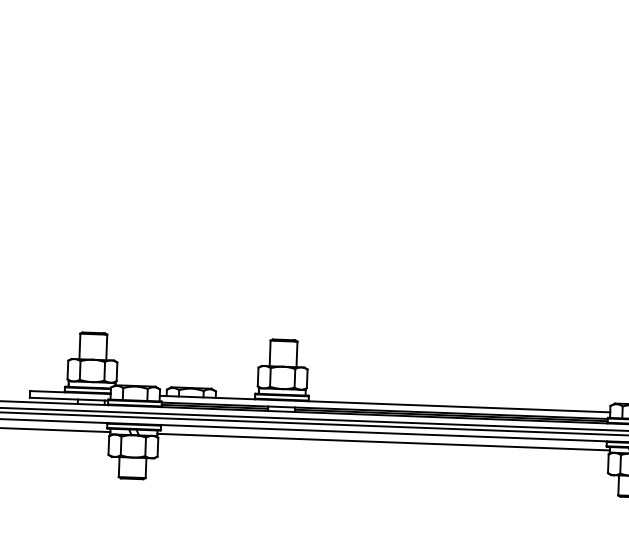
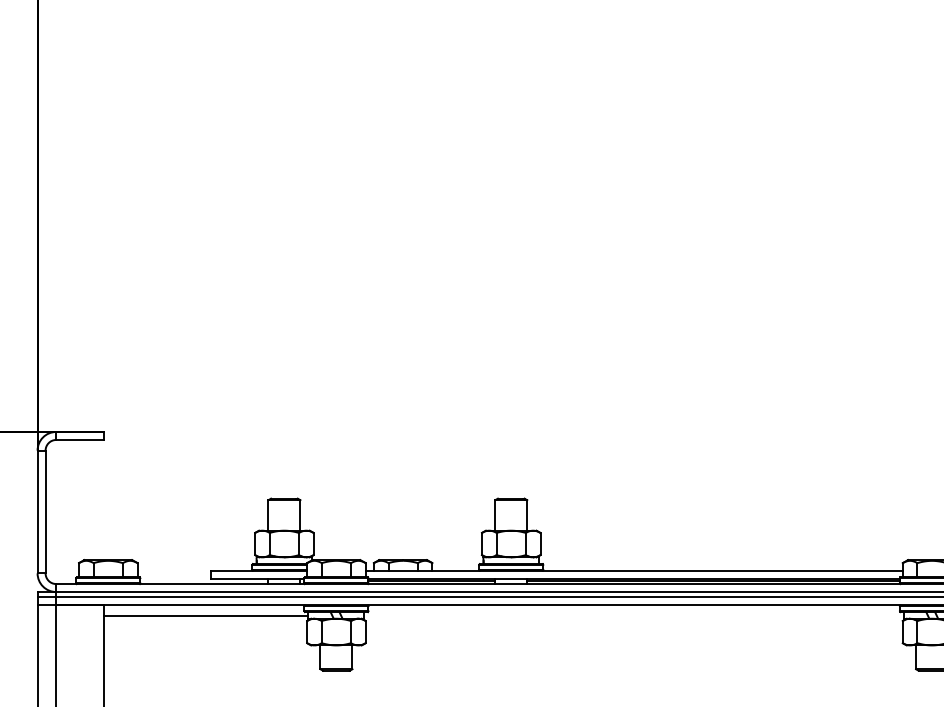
line: (383, 442) -> (634, 616), removed

